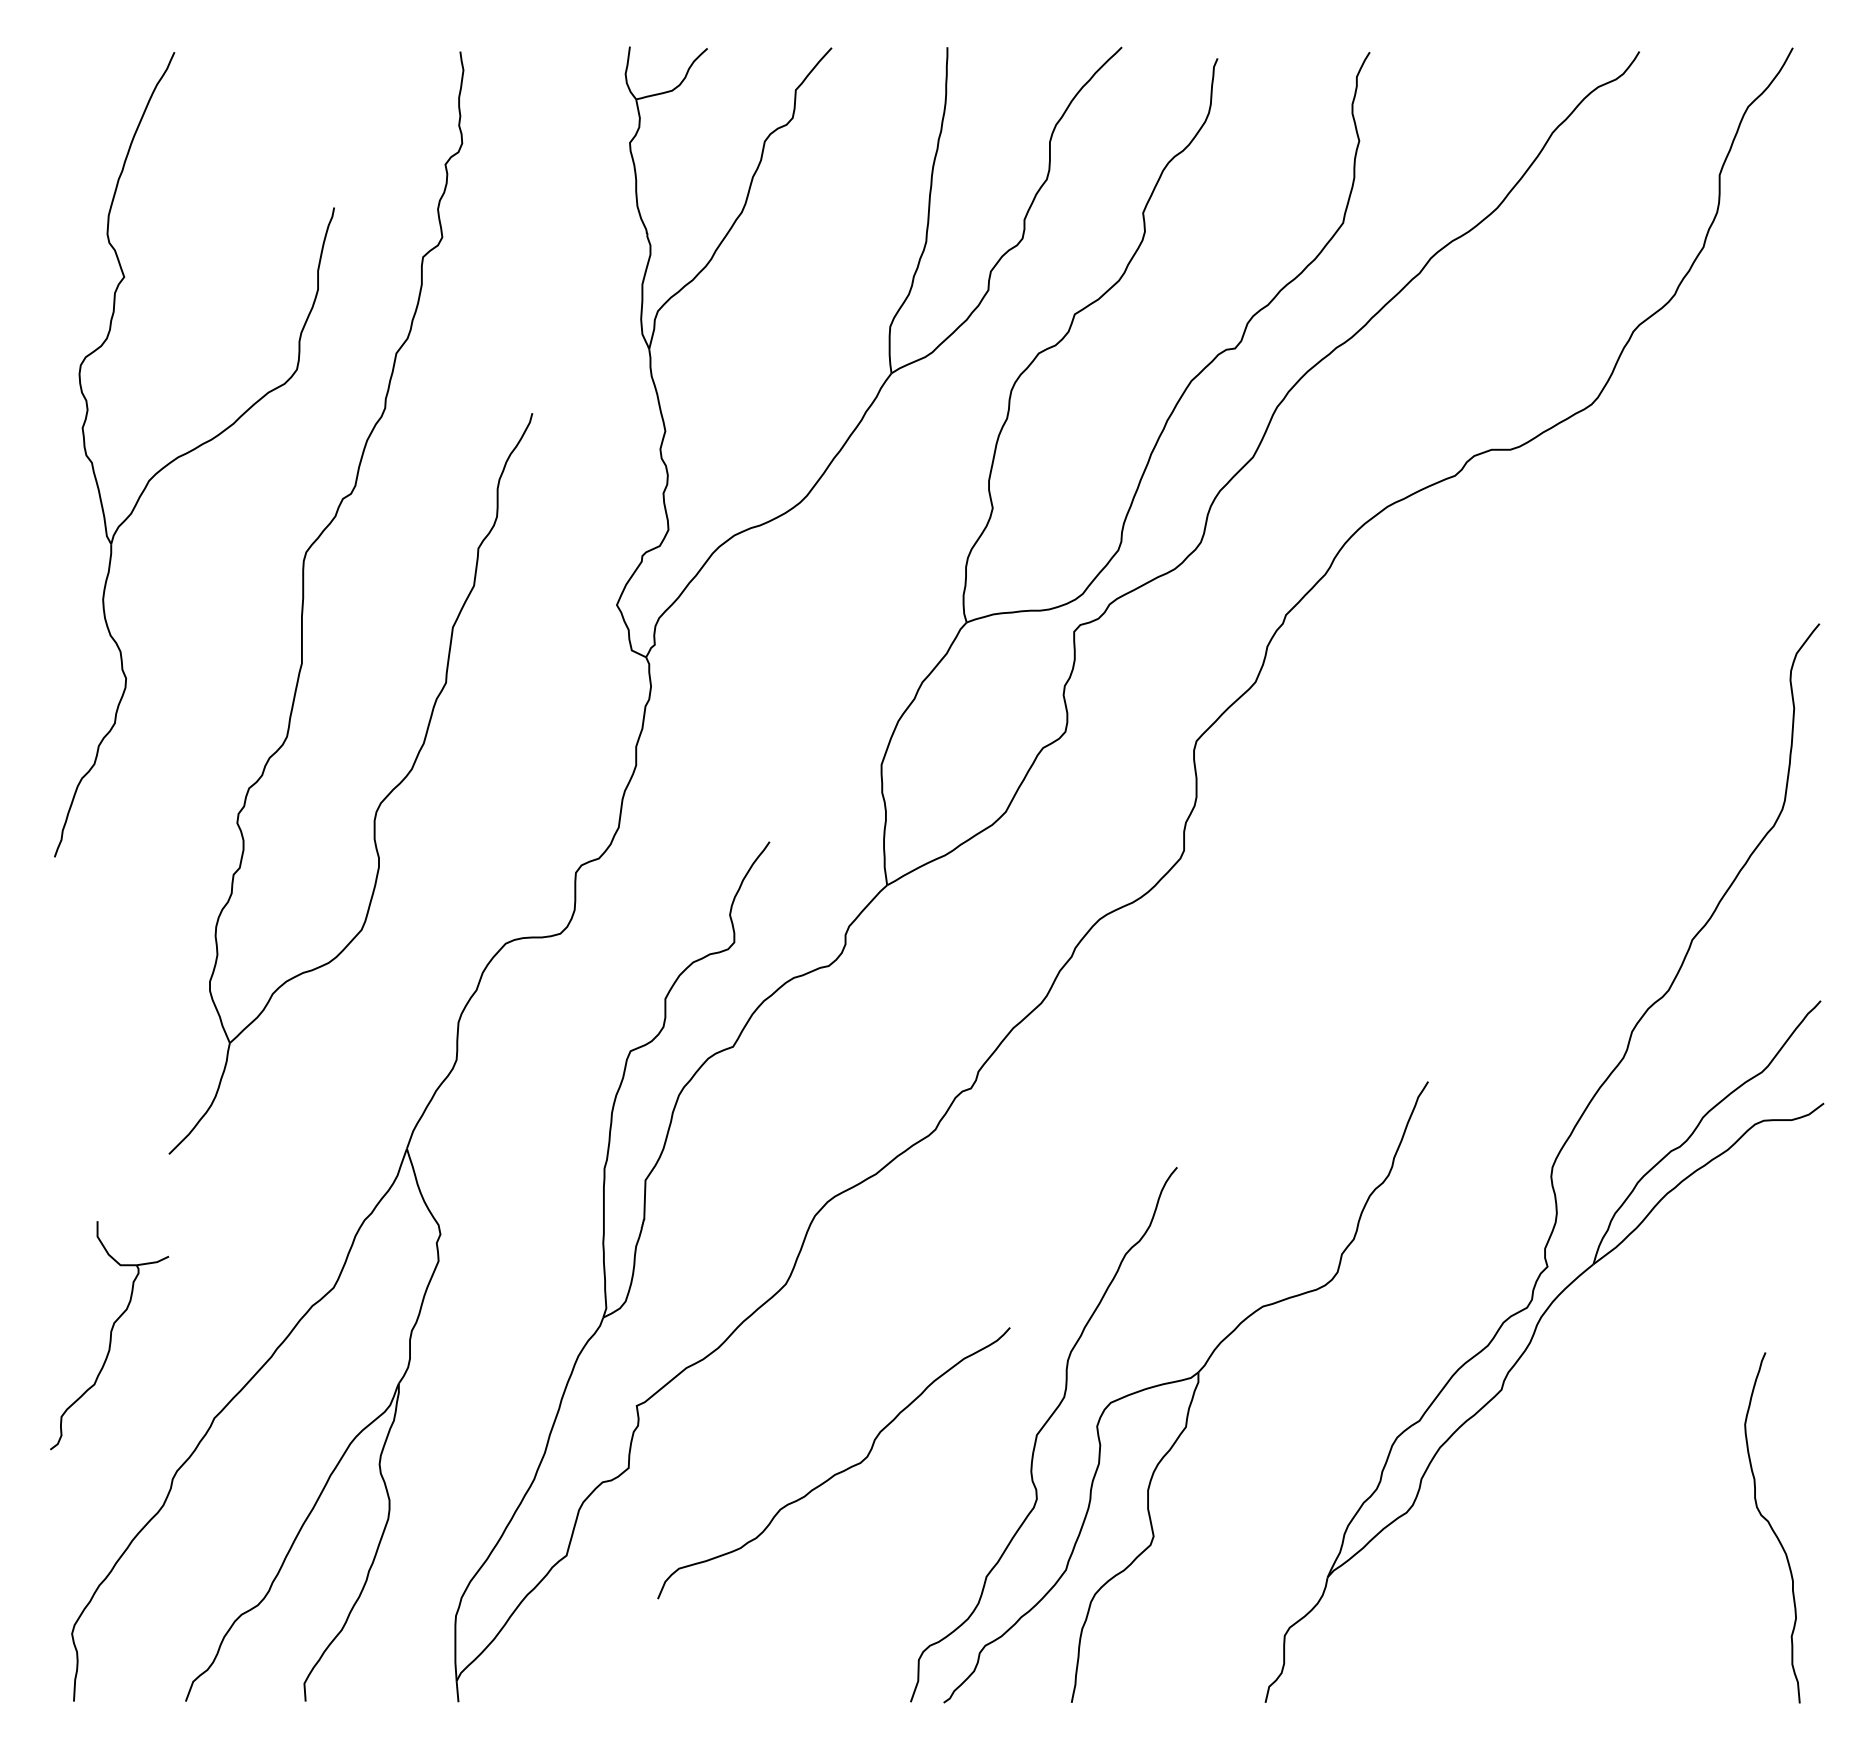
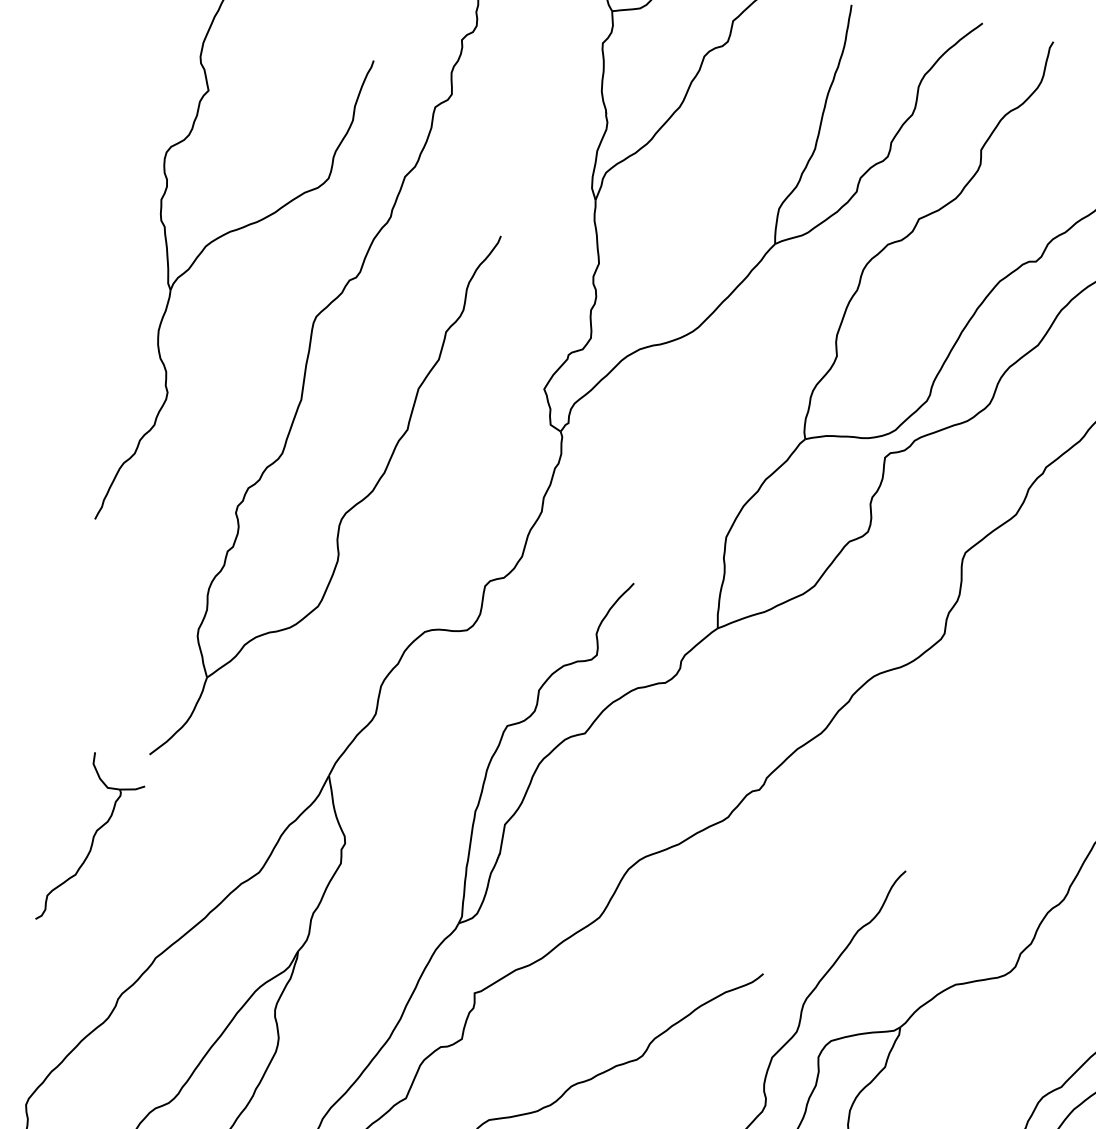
part: (109, 1335) -> (92, 839), moved

